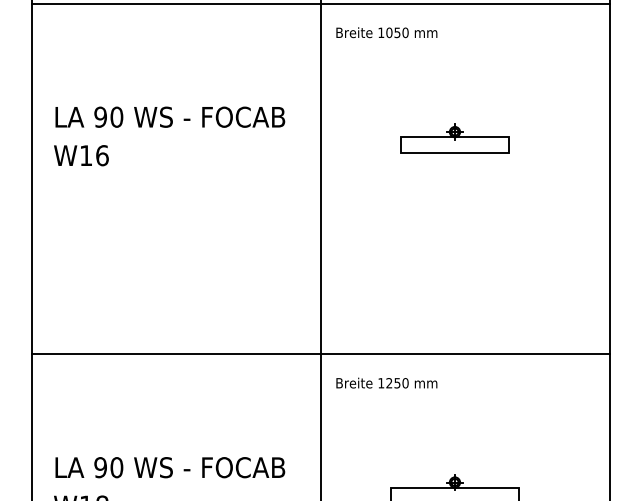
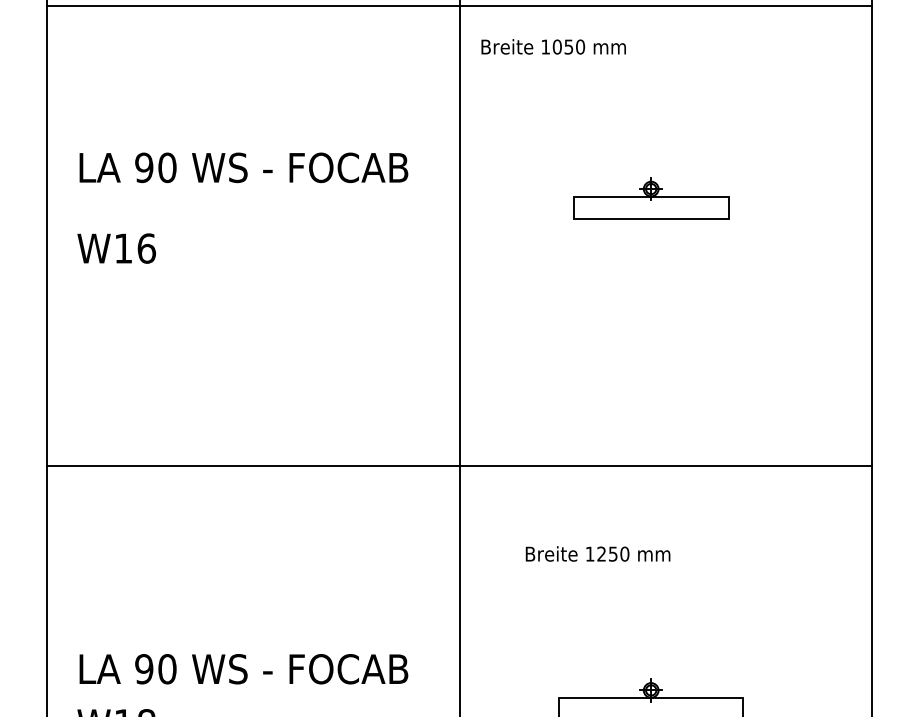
text: (81, 155) -> (116, 248), moved
line: (320, 354) -> (458, 465), moved
text: (386, 382) -> (597, 553), moved

